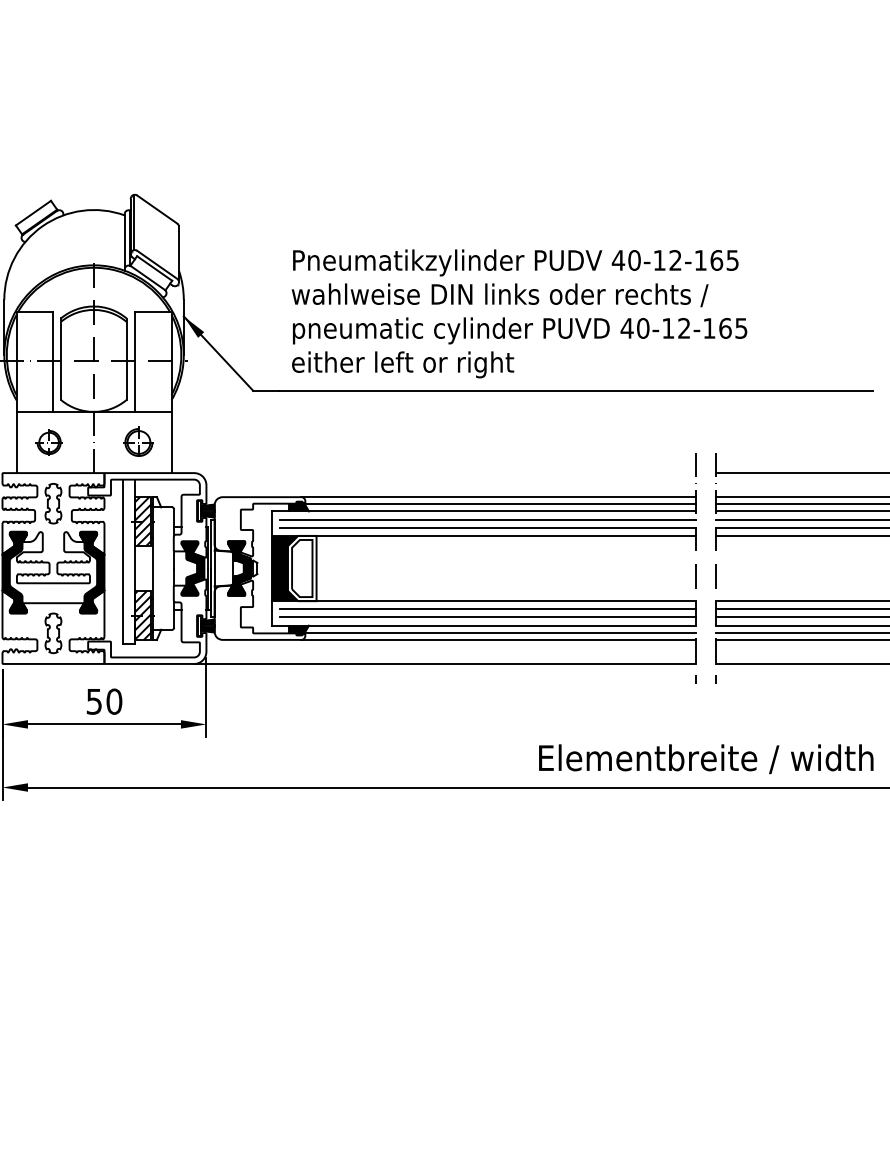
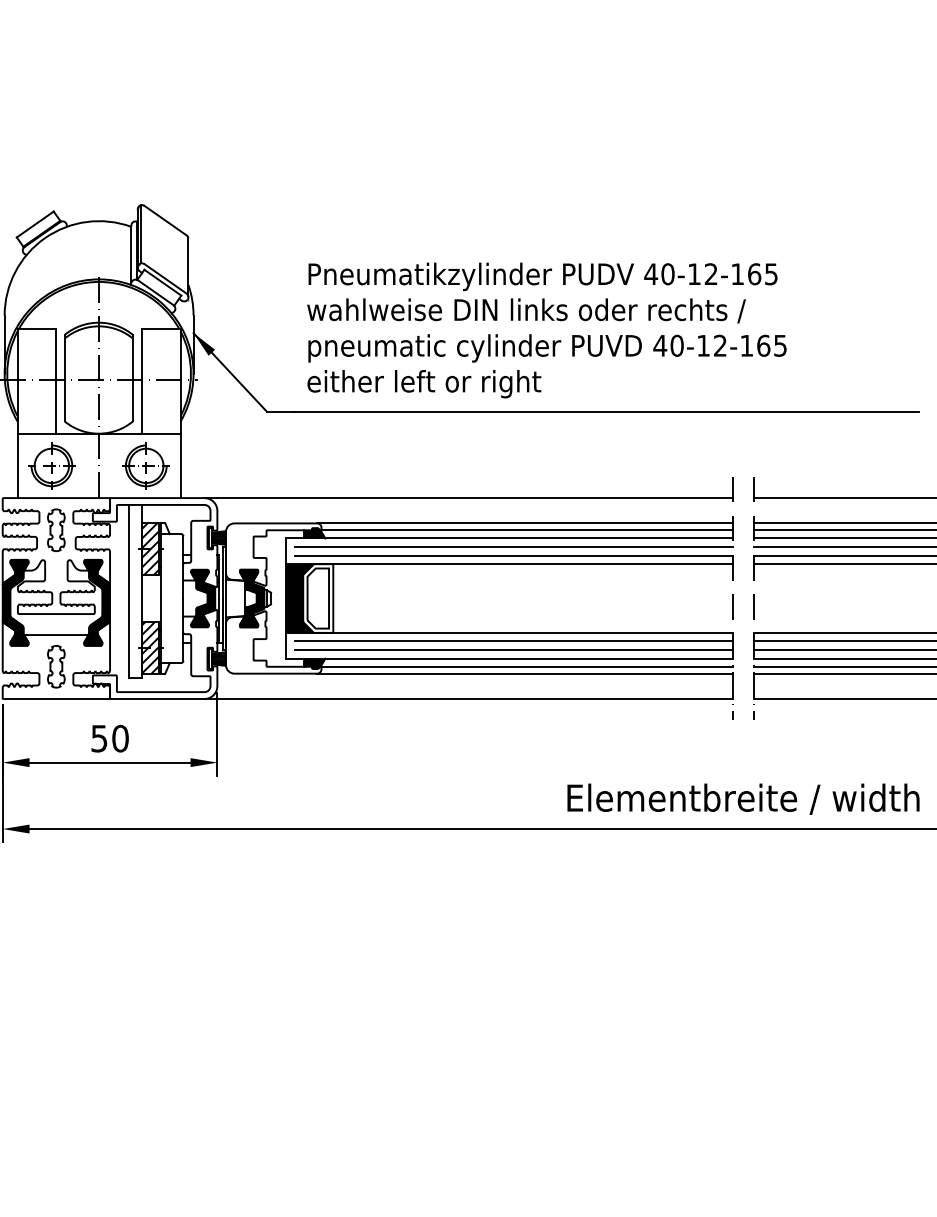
part: (48, 442) -> (51, 465), size x1.67
part: (138, 442) -> (145, 465), size x1.43
line: (444, 473) -> (467, 498), added

